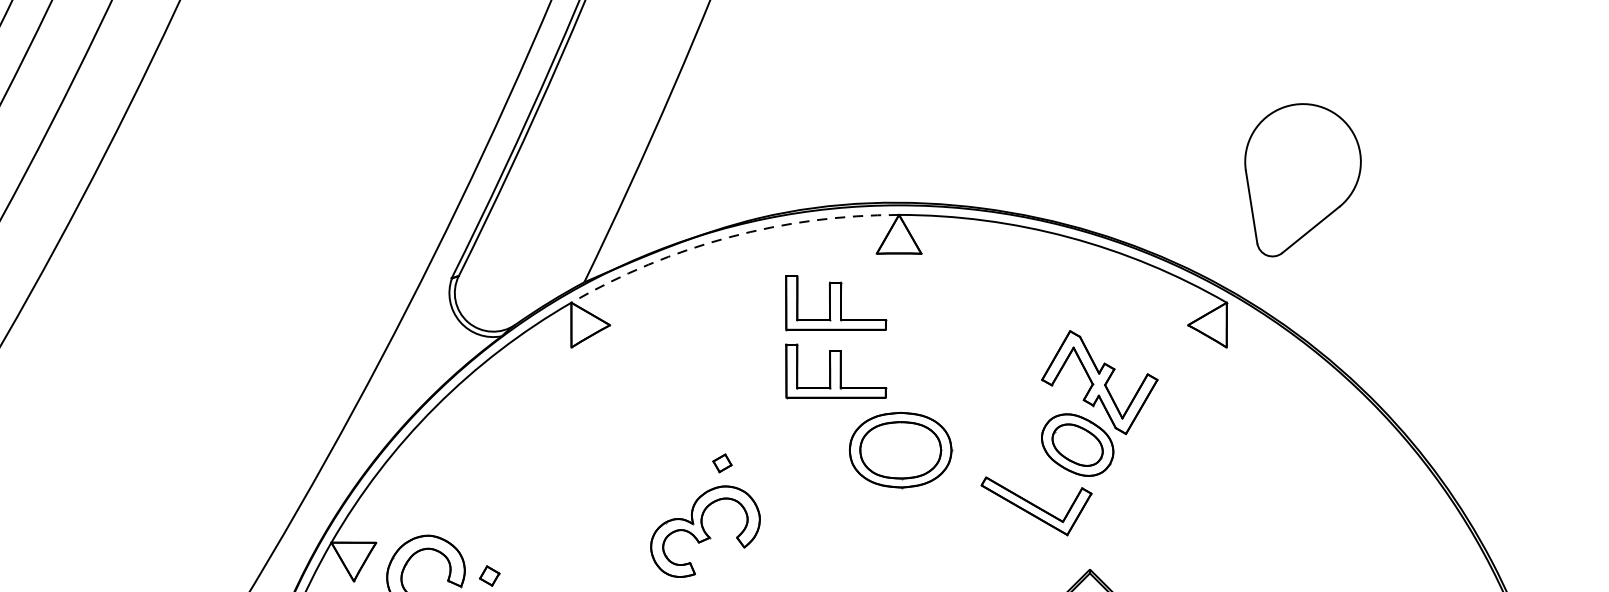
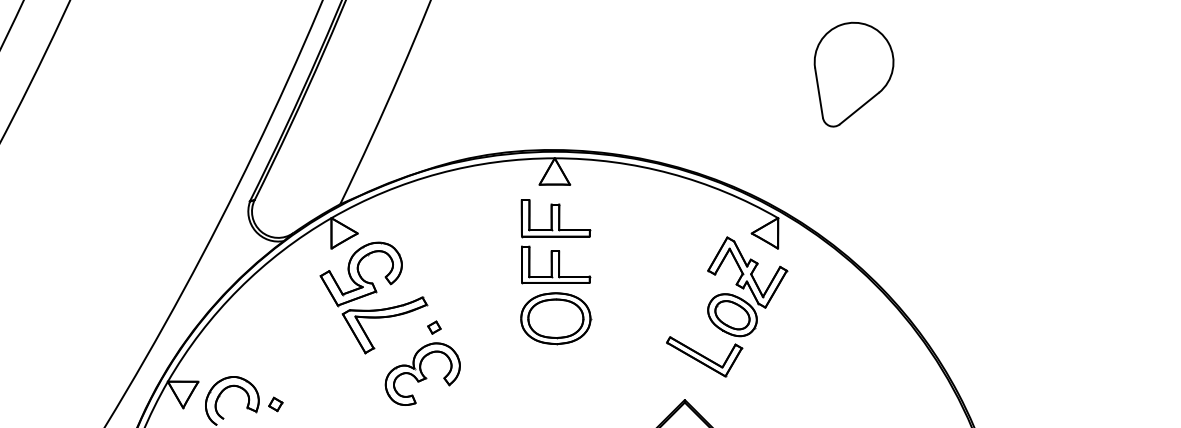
part: (1302, 179) -> (853, 74), moved
arc: (729, 237) -> (439, 173), dashed -> solid
part: (835, 336) -> (555, 241), moved
part: (633, 419) -> (373, 297), added
part: (1070, 432) -> (727, 306), moved

